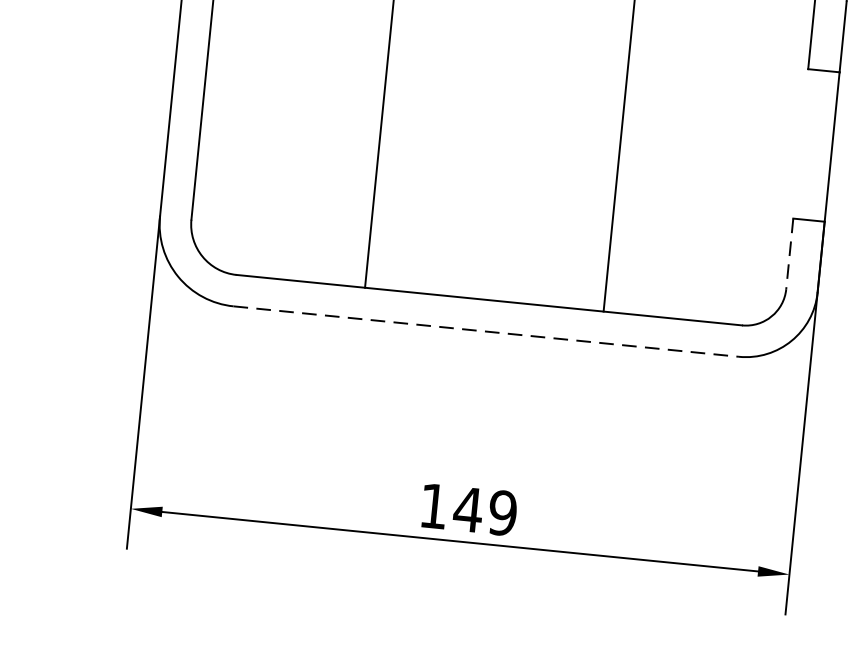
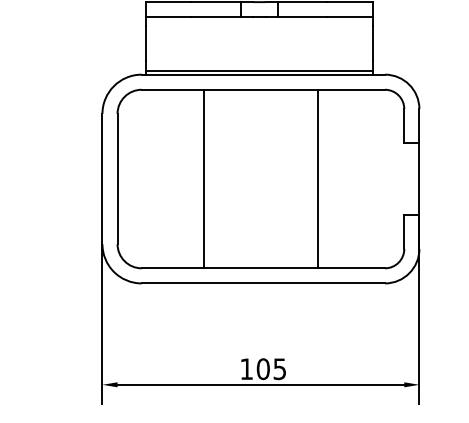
line: (790, 254) -> (404, 232), dashed -> solid
line: (486, 331) -> (263, 283), dashed -> solid
text: (485, 512) -> (271, 369), 149 -> 105

